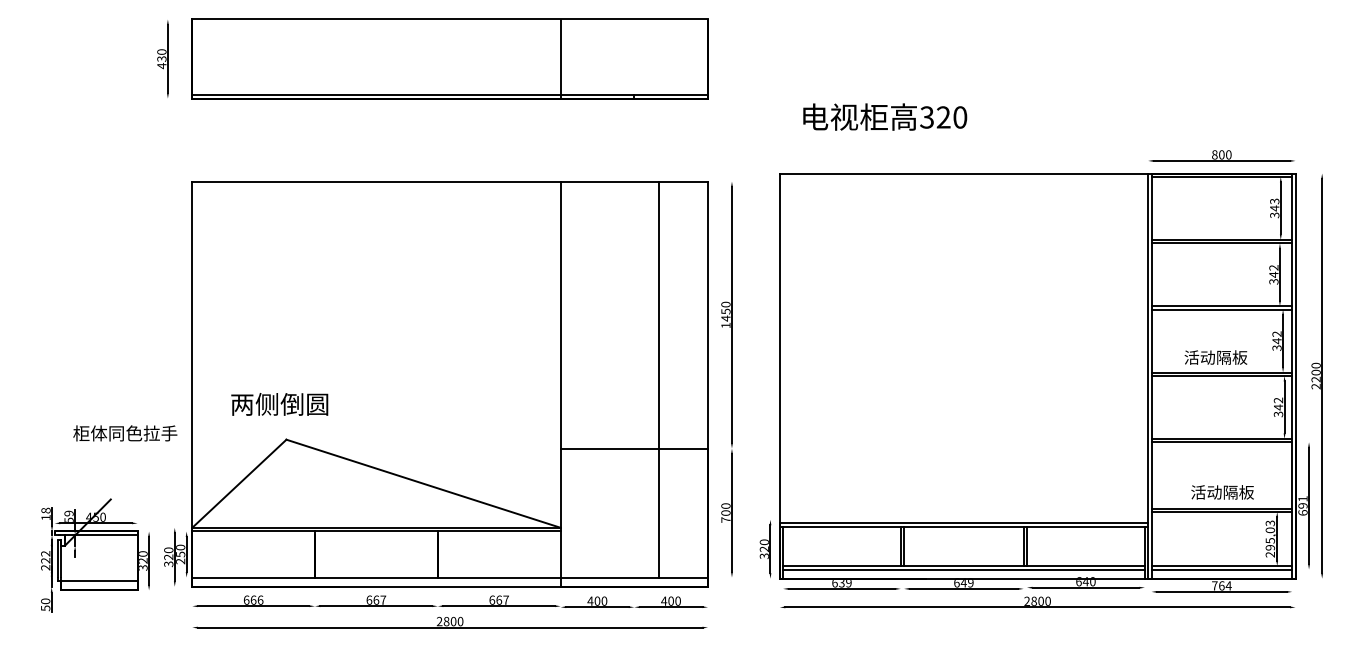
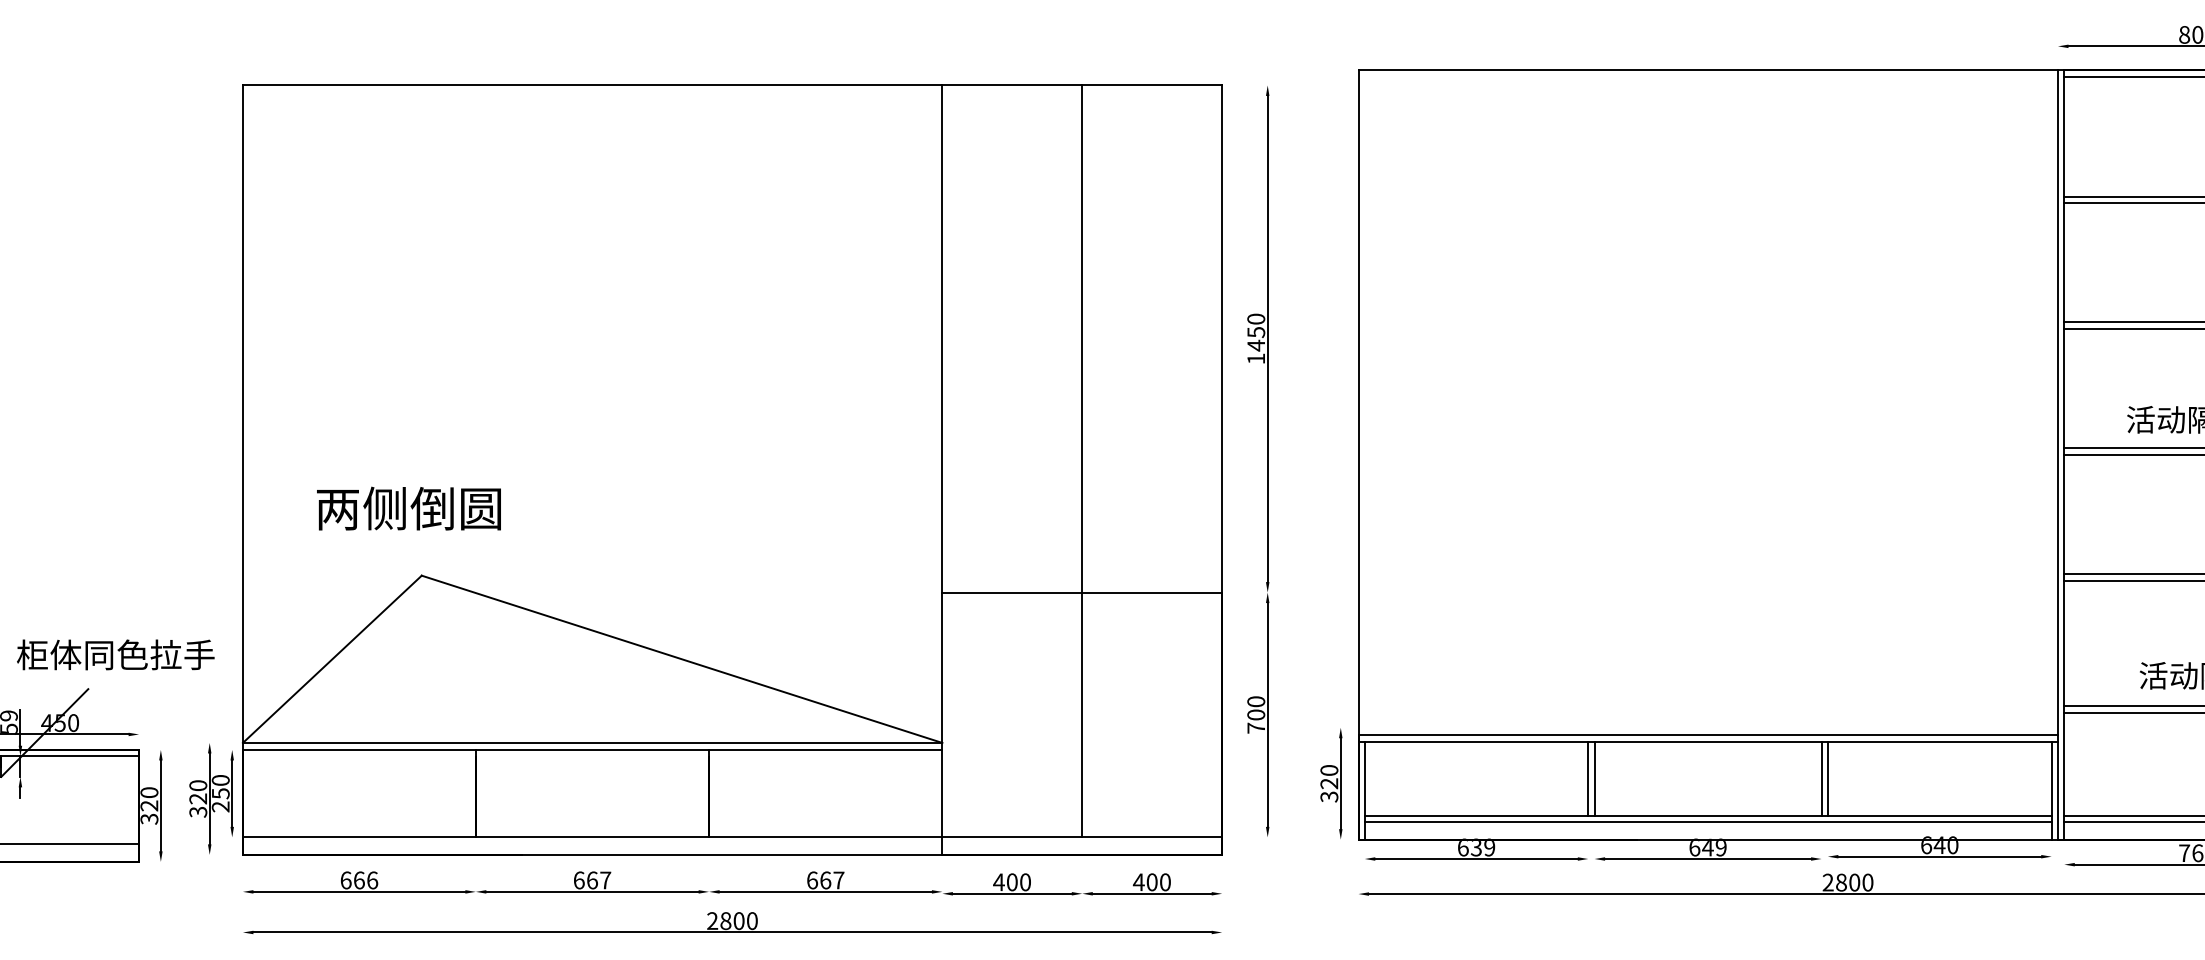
line: (659, 379) -> (1082, 461), moved
text: (125, 433) -> (116, 655), moved

